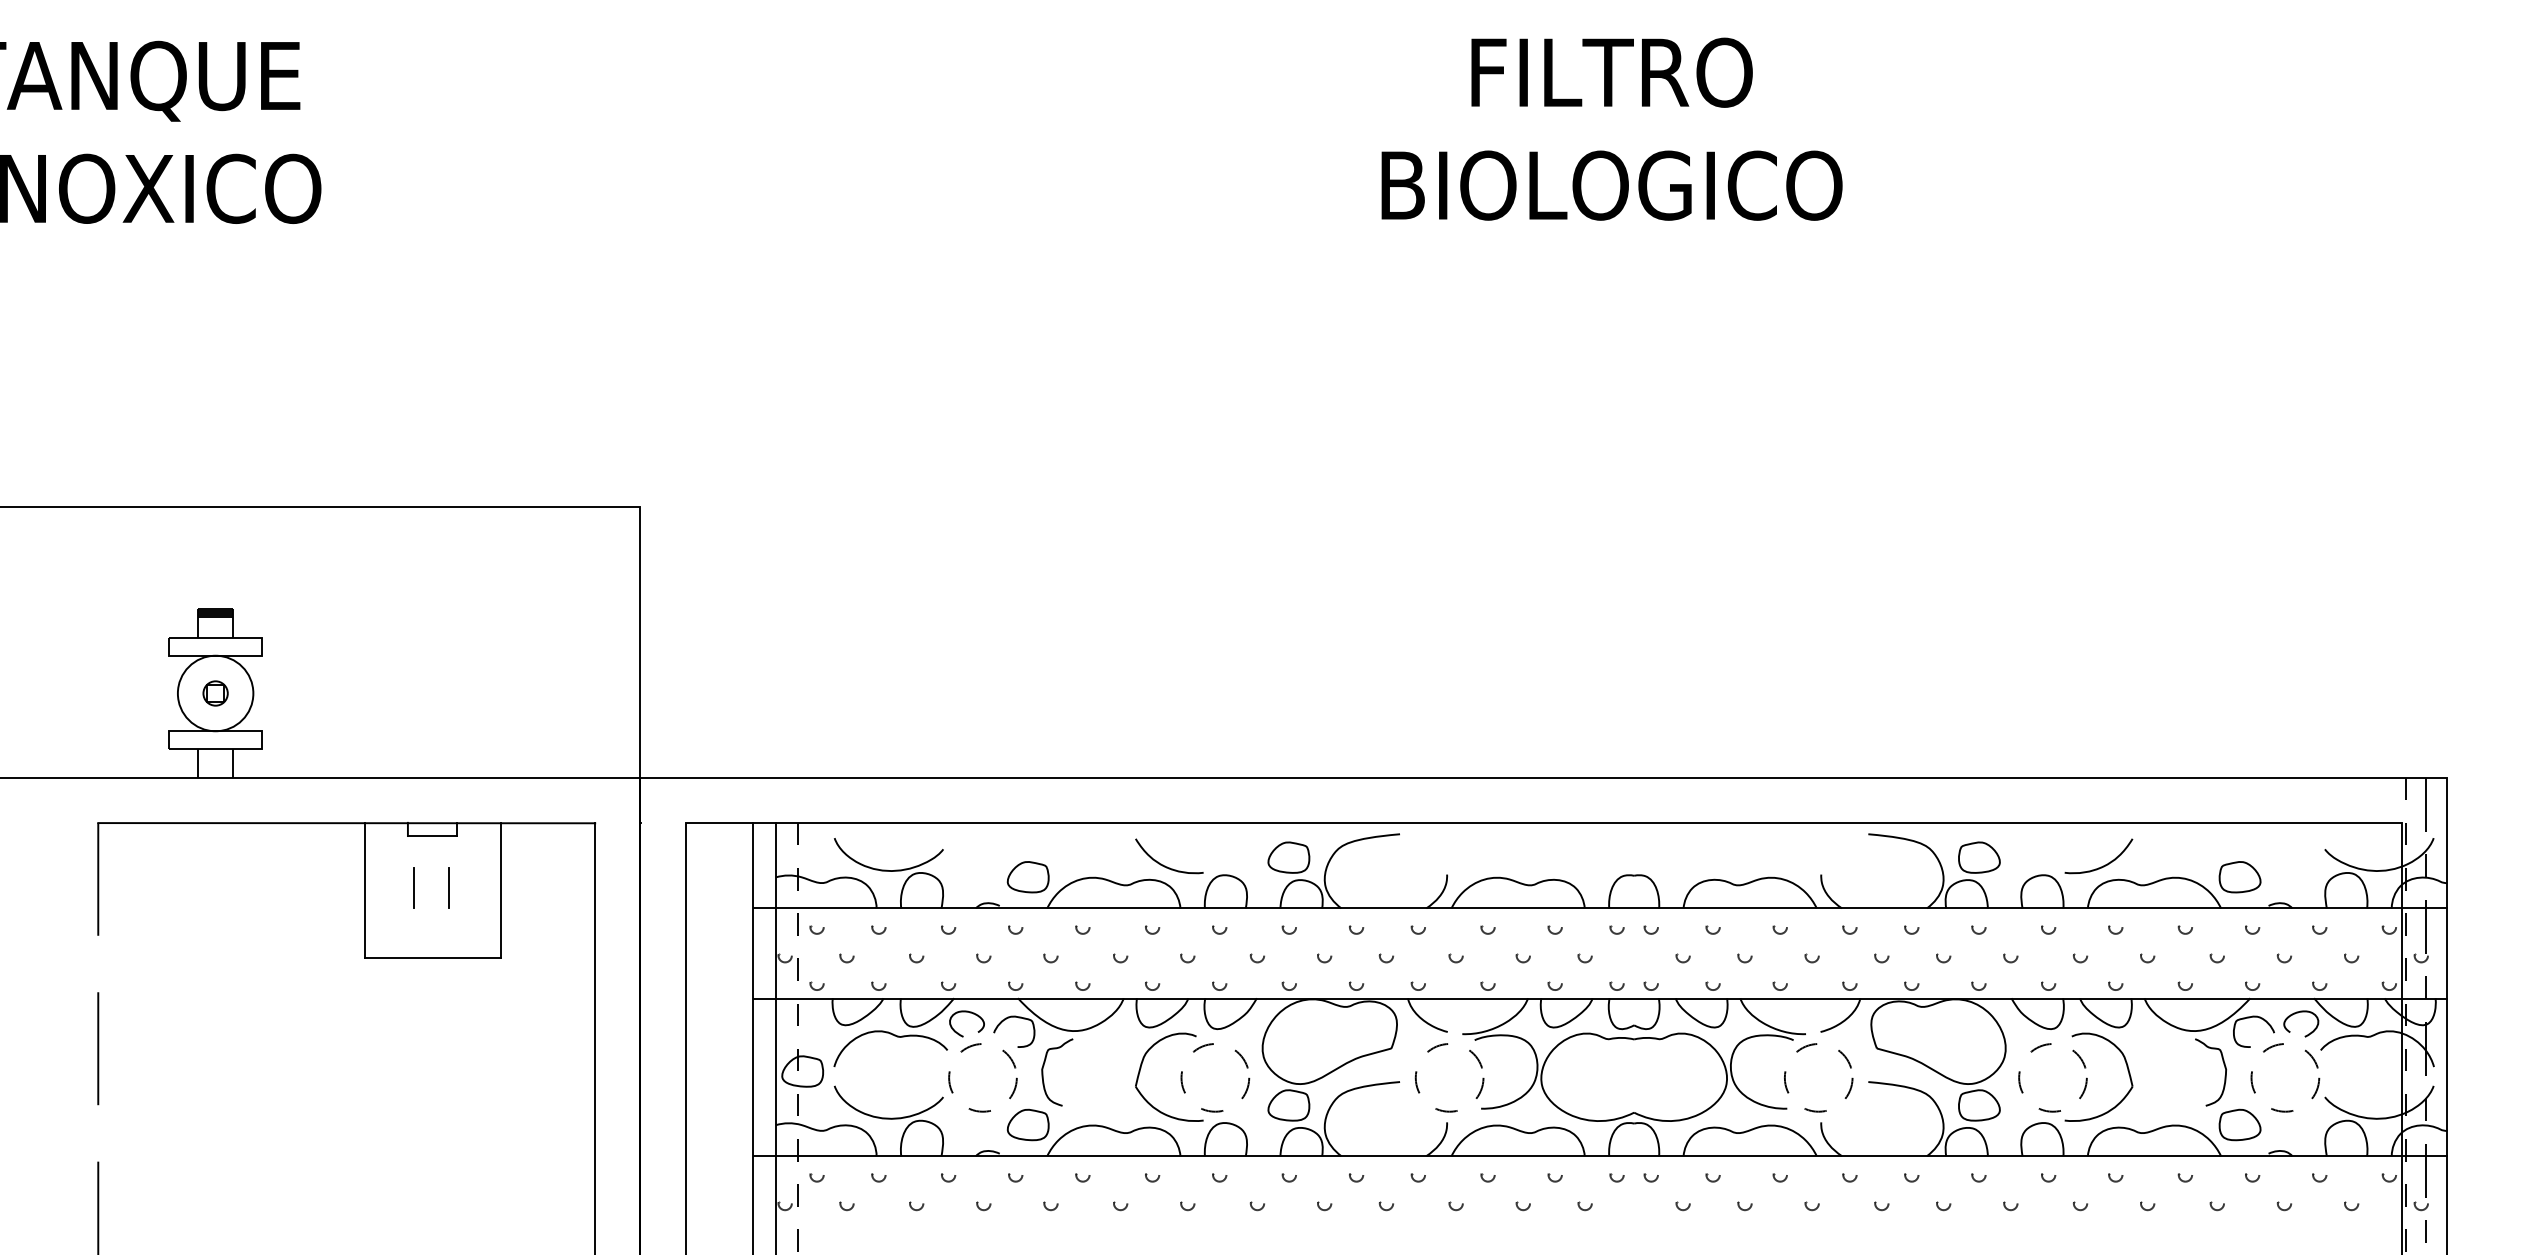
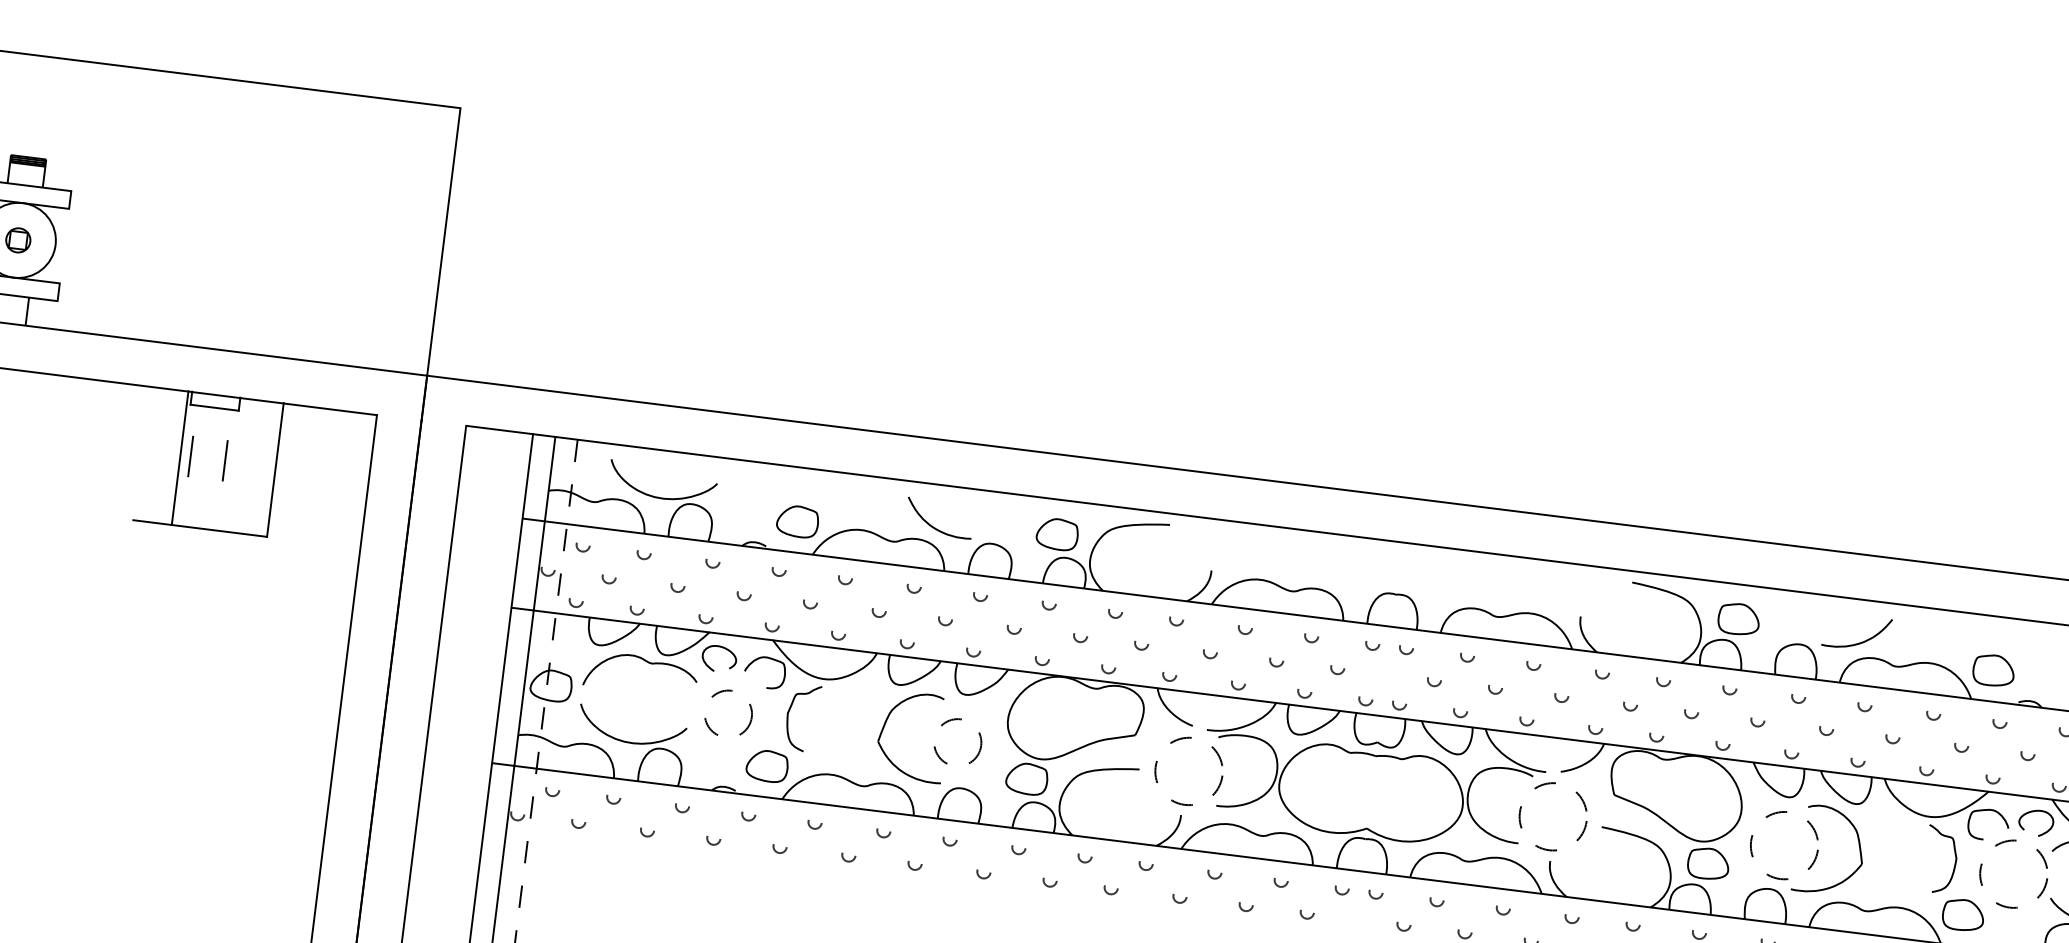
line: (365, 890) -> (180, 458), moved
circle: (982, 1077) -> (728, 713), size x0.7
circle: (1215, 1077) -> (957, 742), size x0.7

